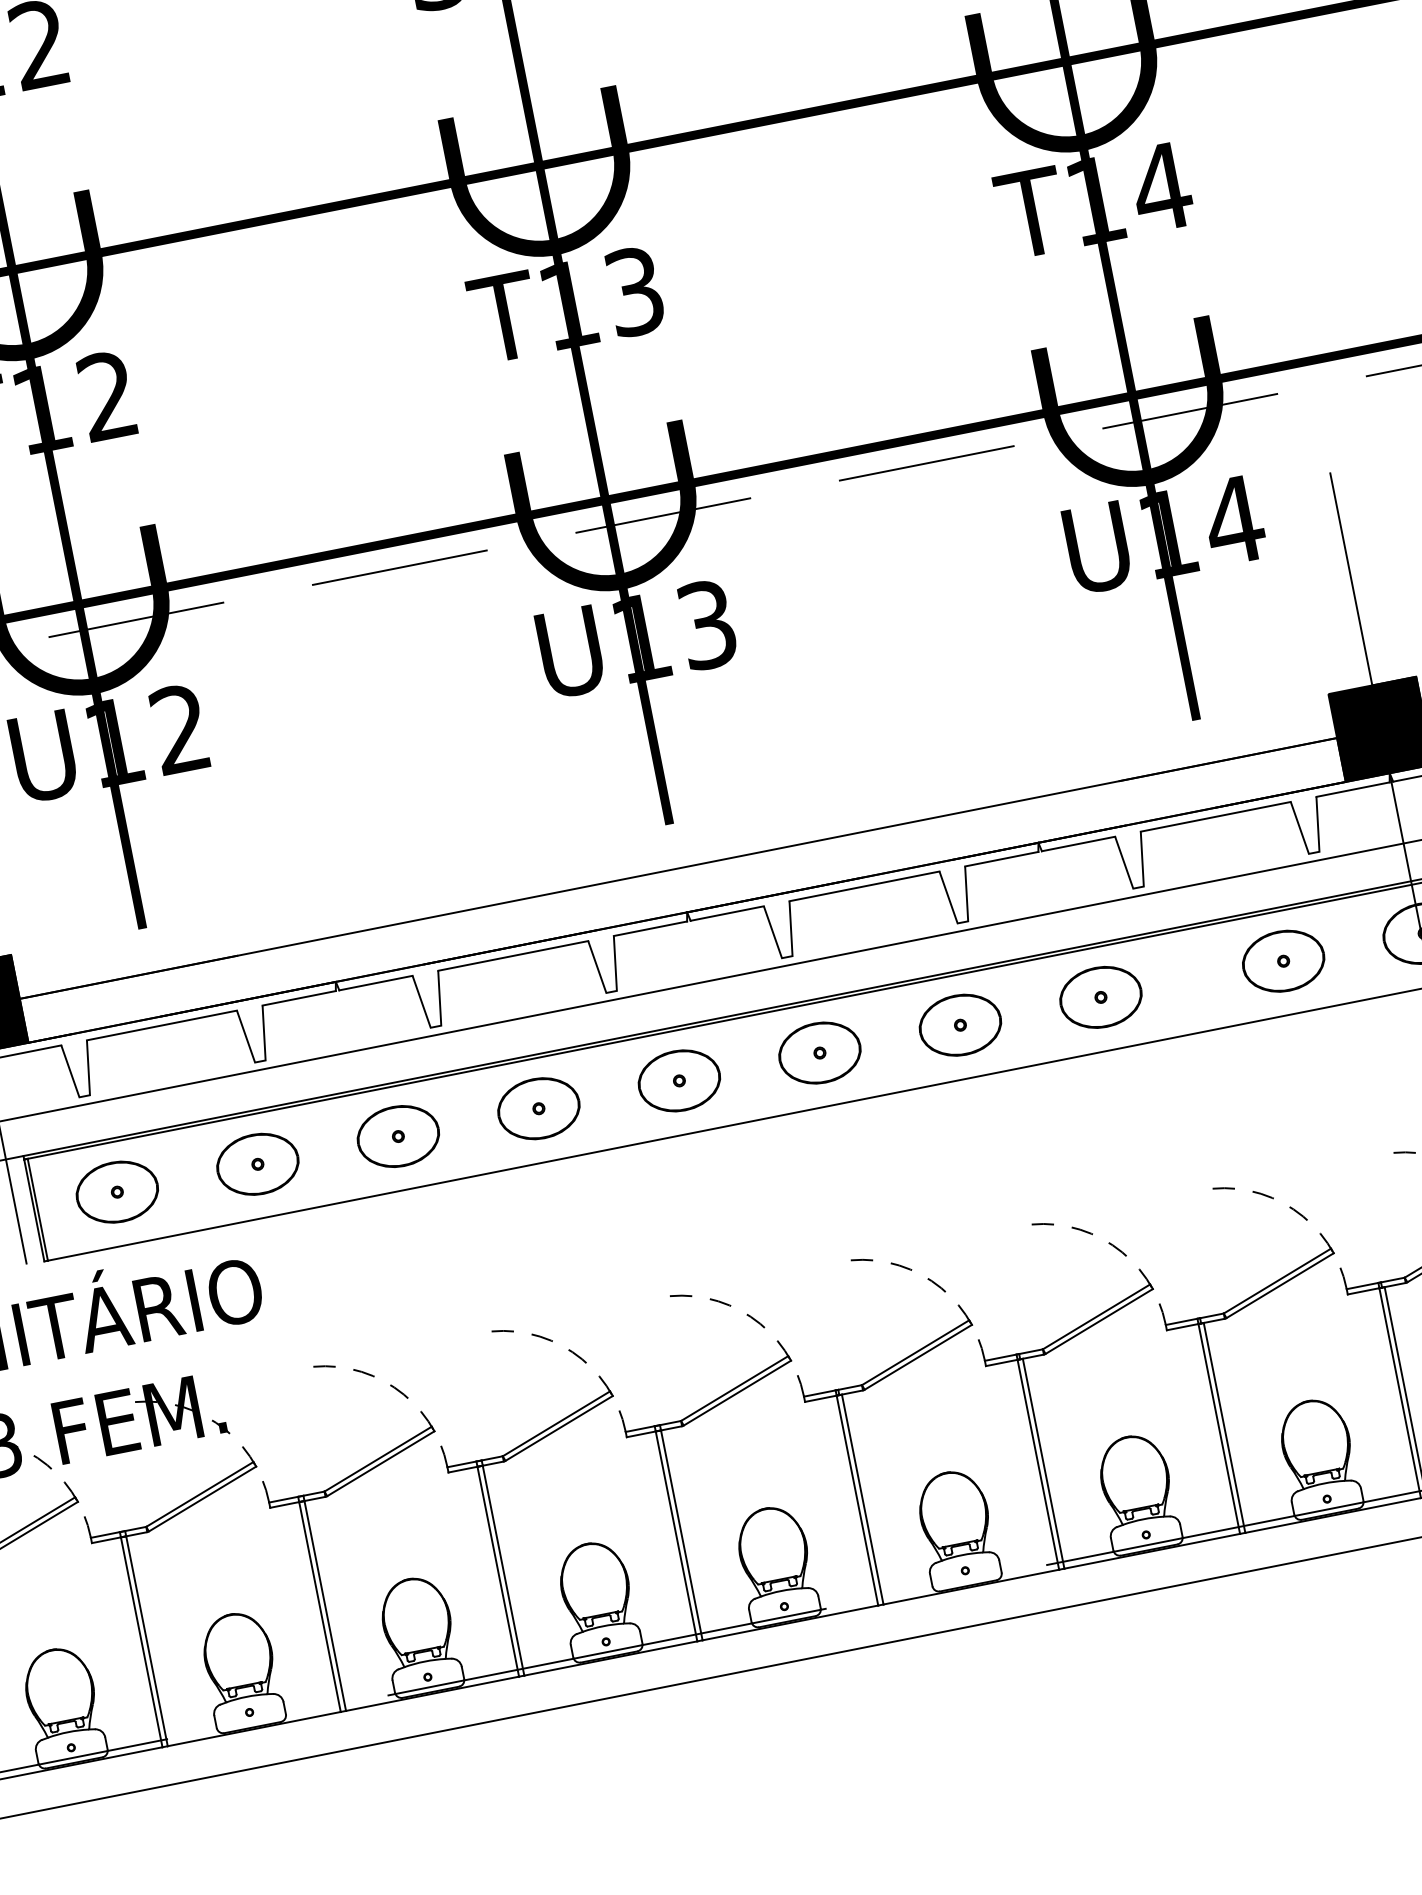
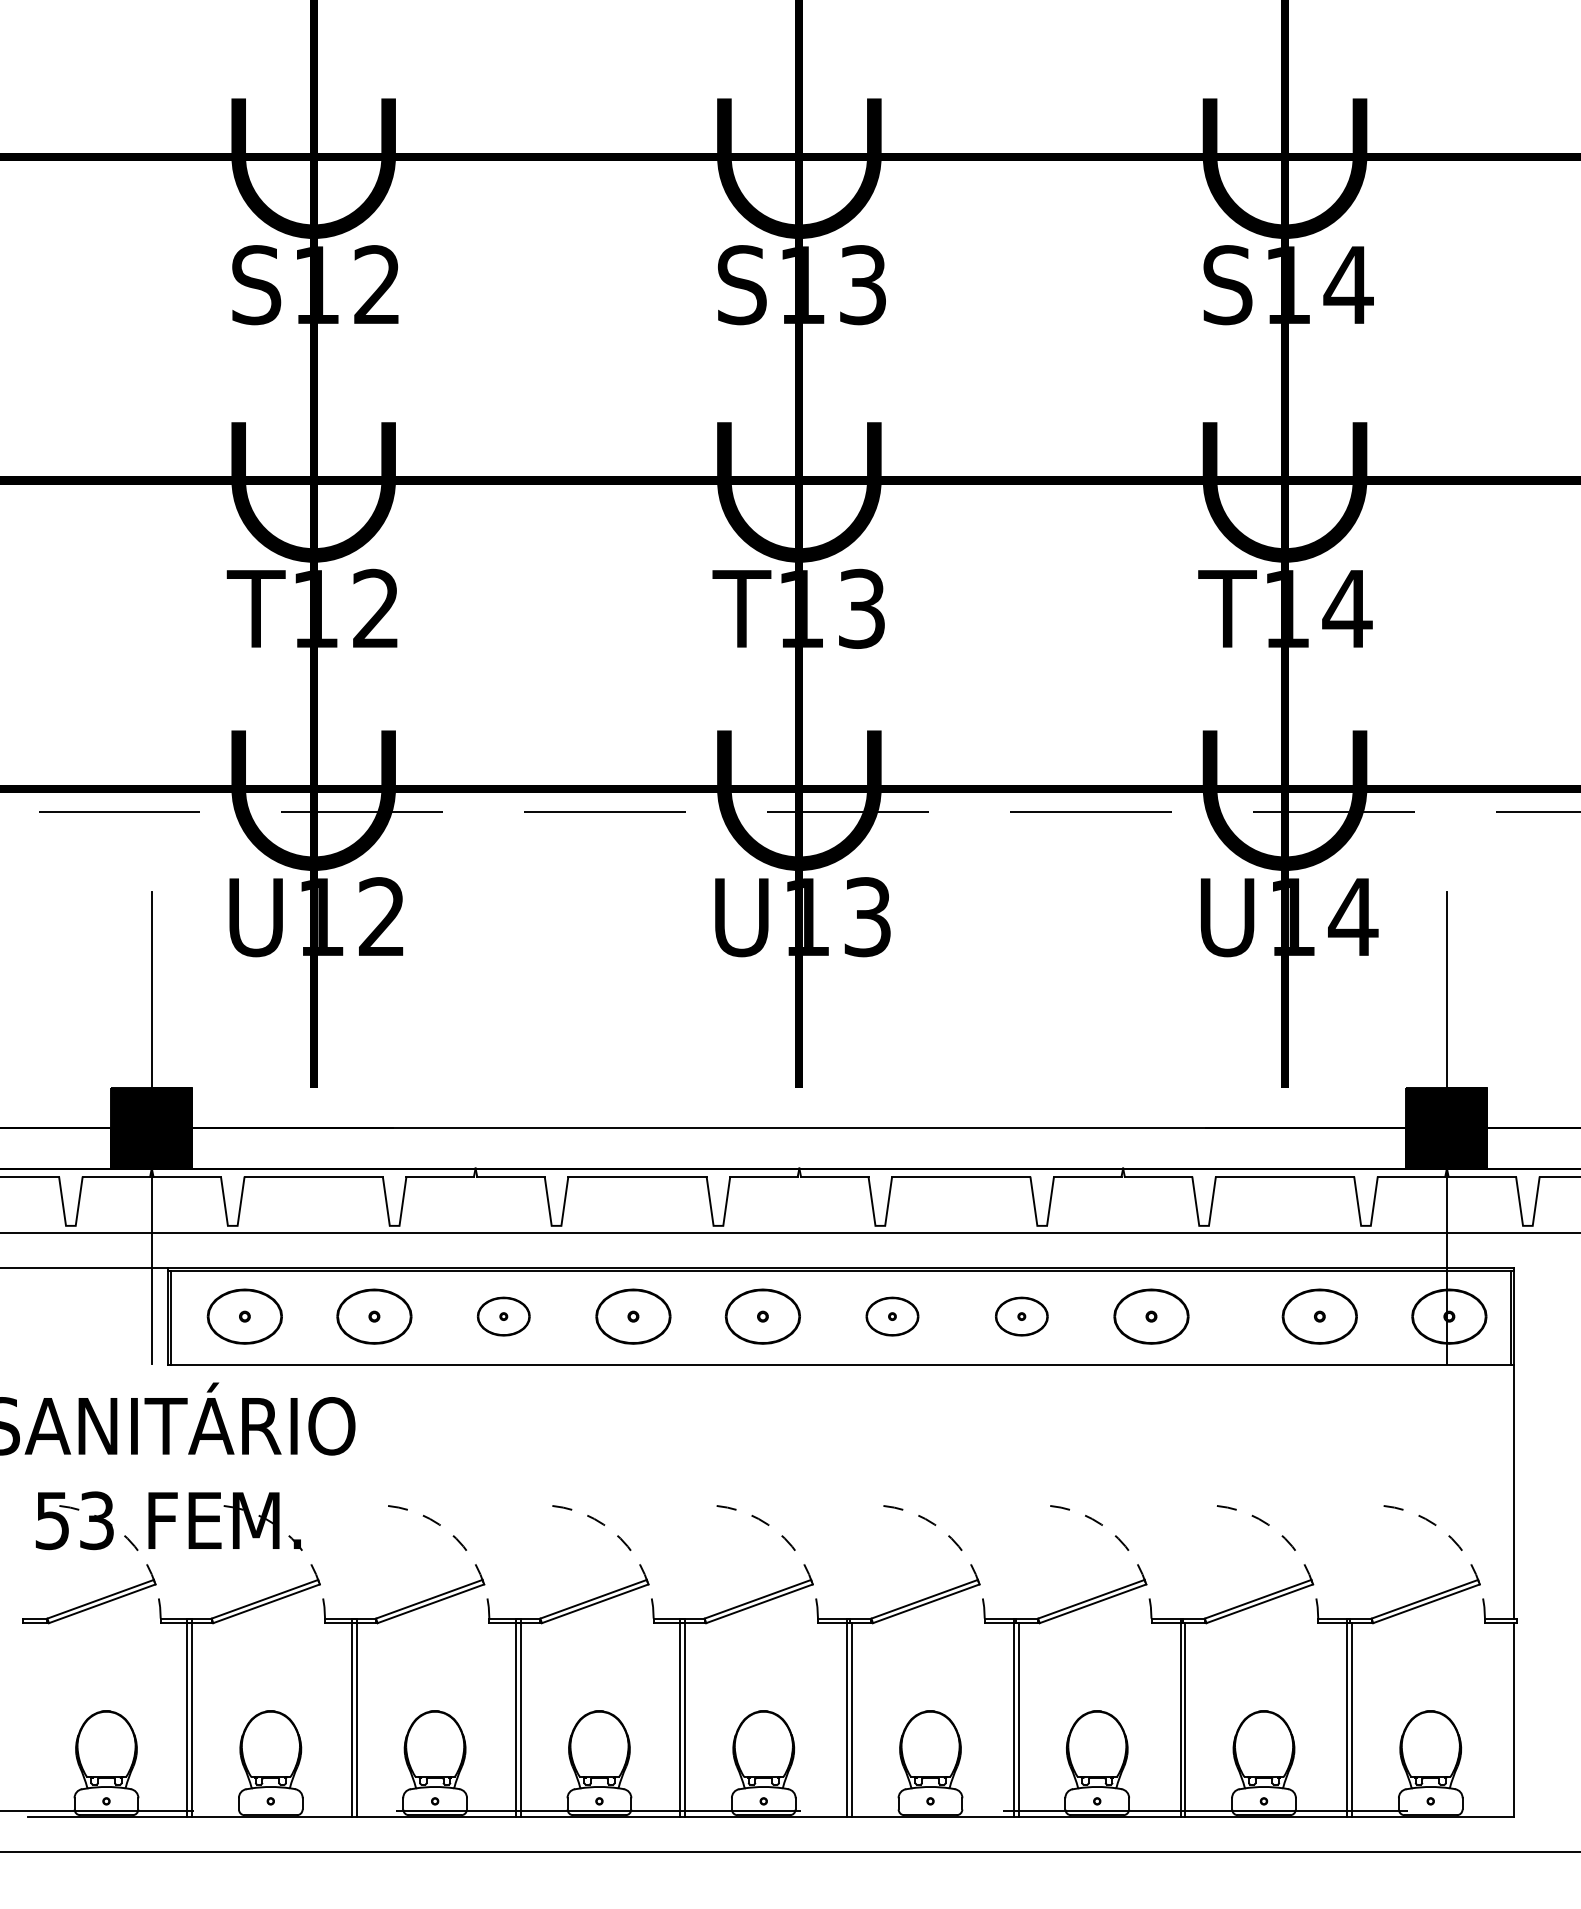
part: (959, 1025) -> (1021, 1316), size x0.7
part: (819, 1052) -> (892, 1316), size x0.7
part: (397, 1136) -> (503, 1316), size x0.7

